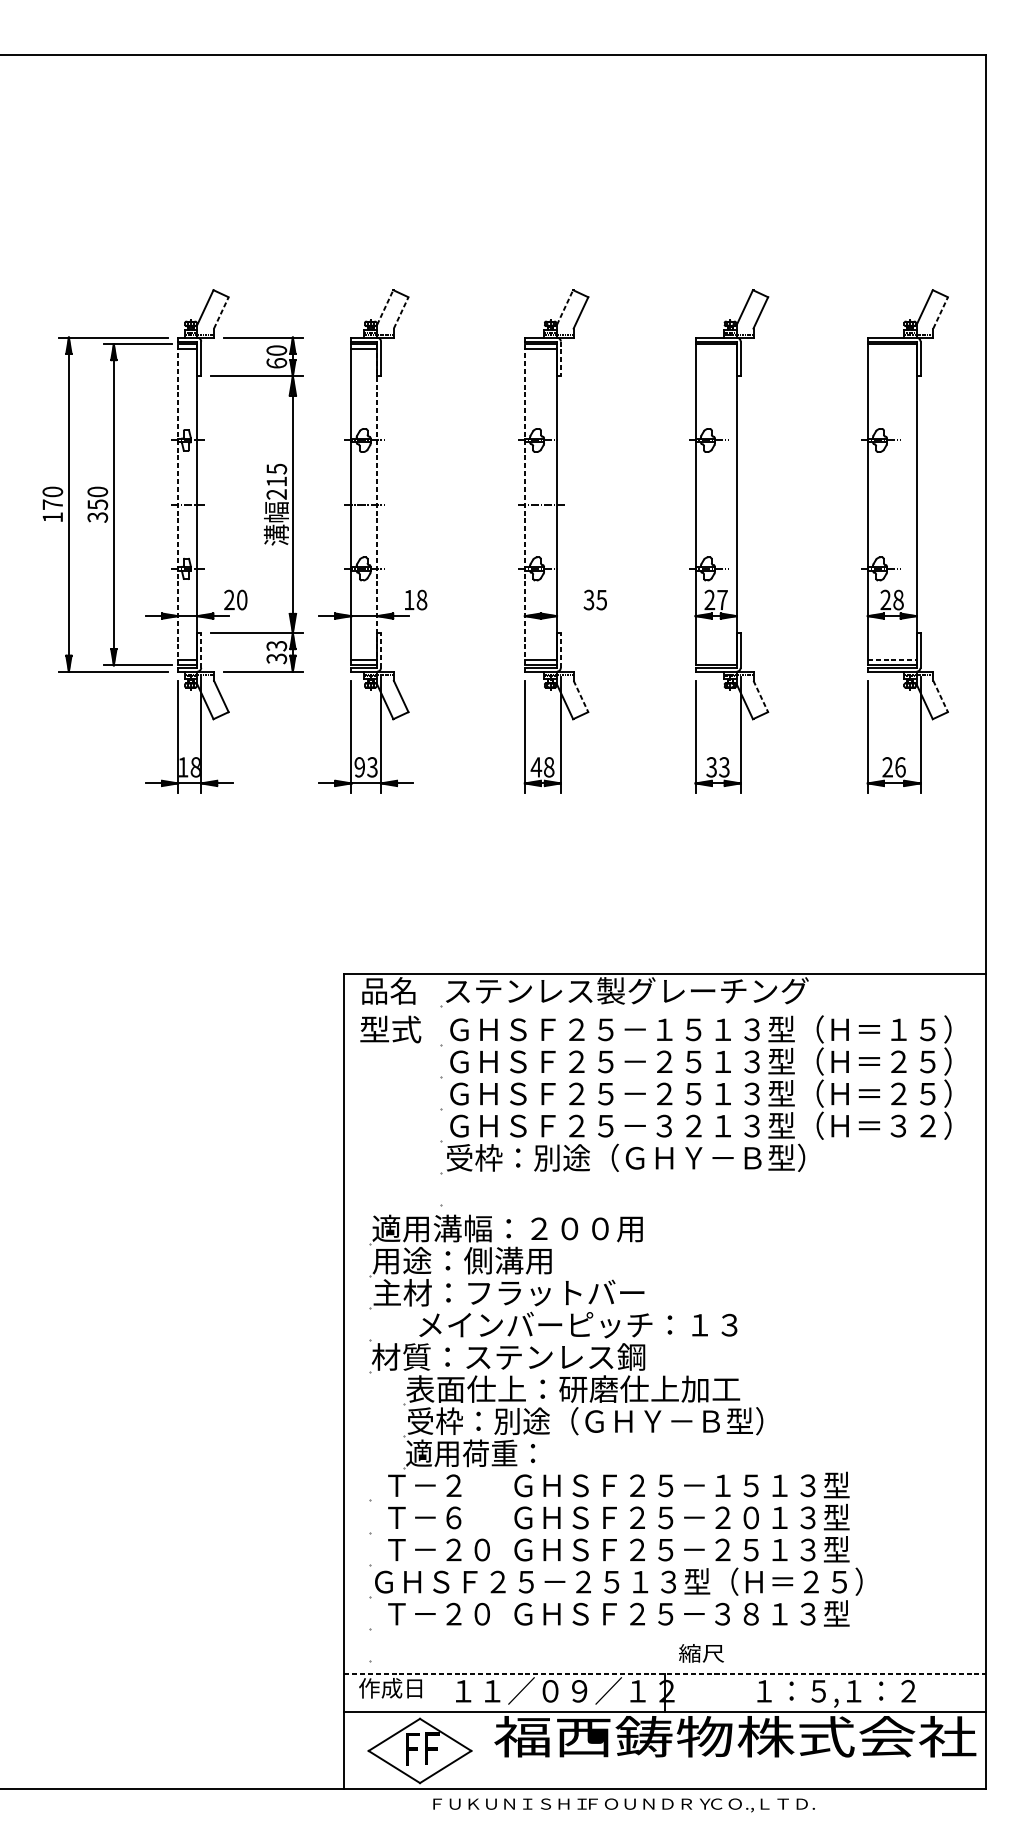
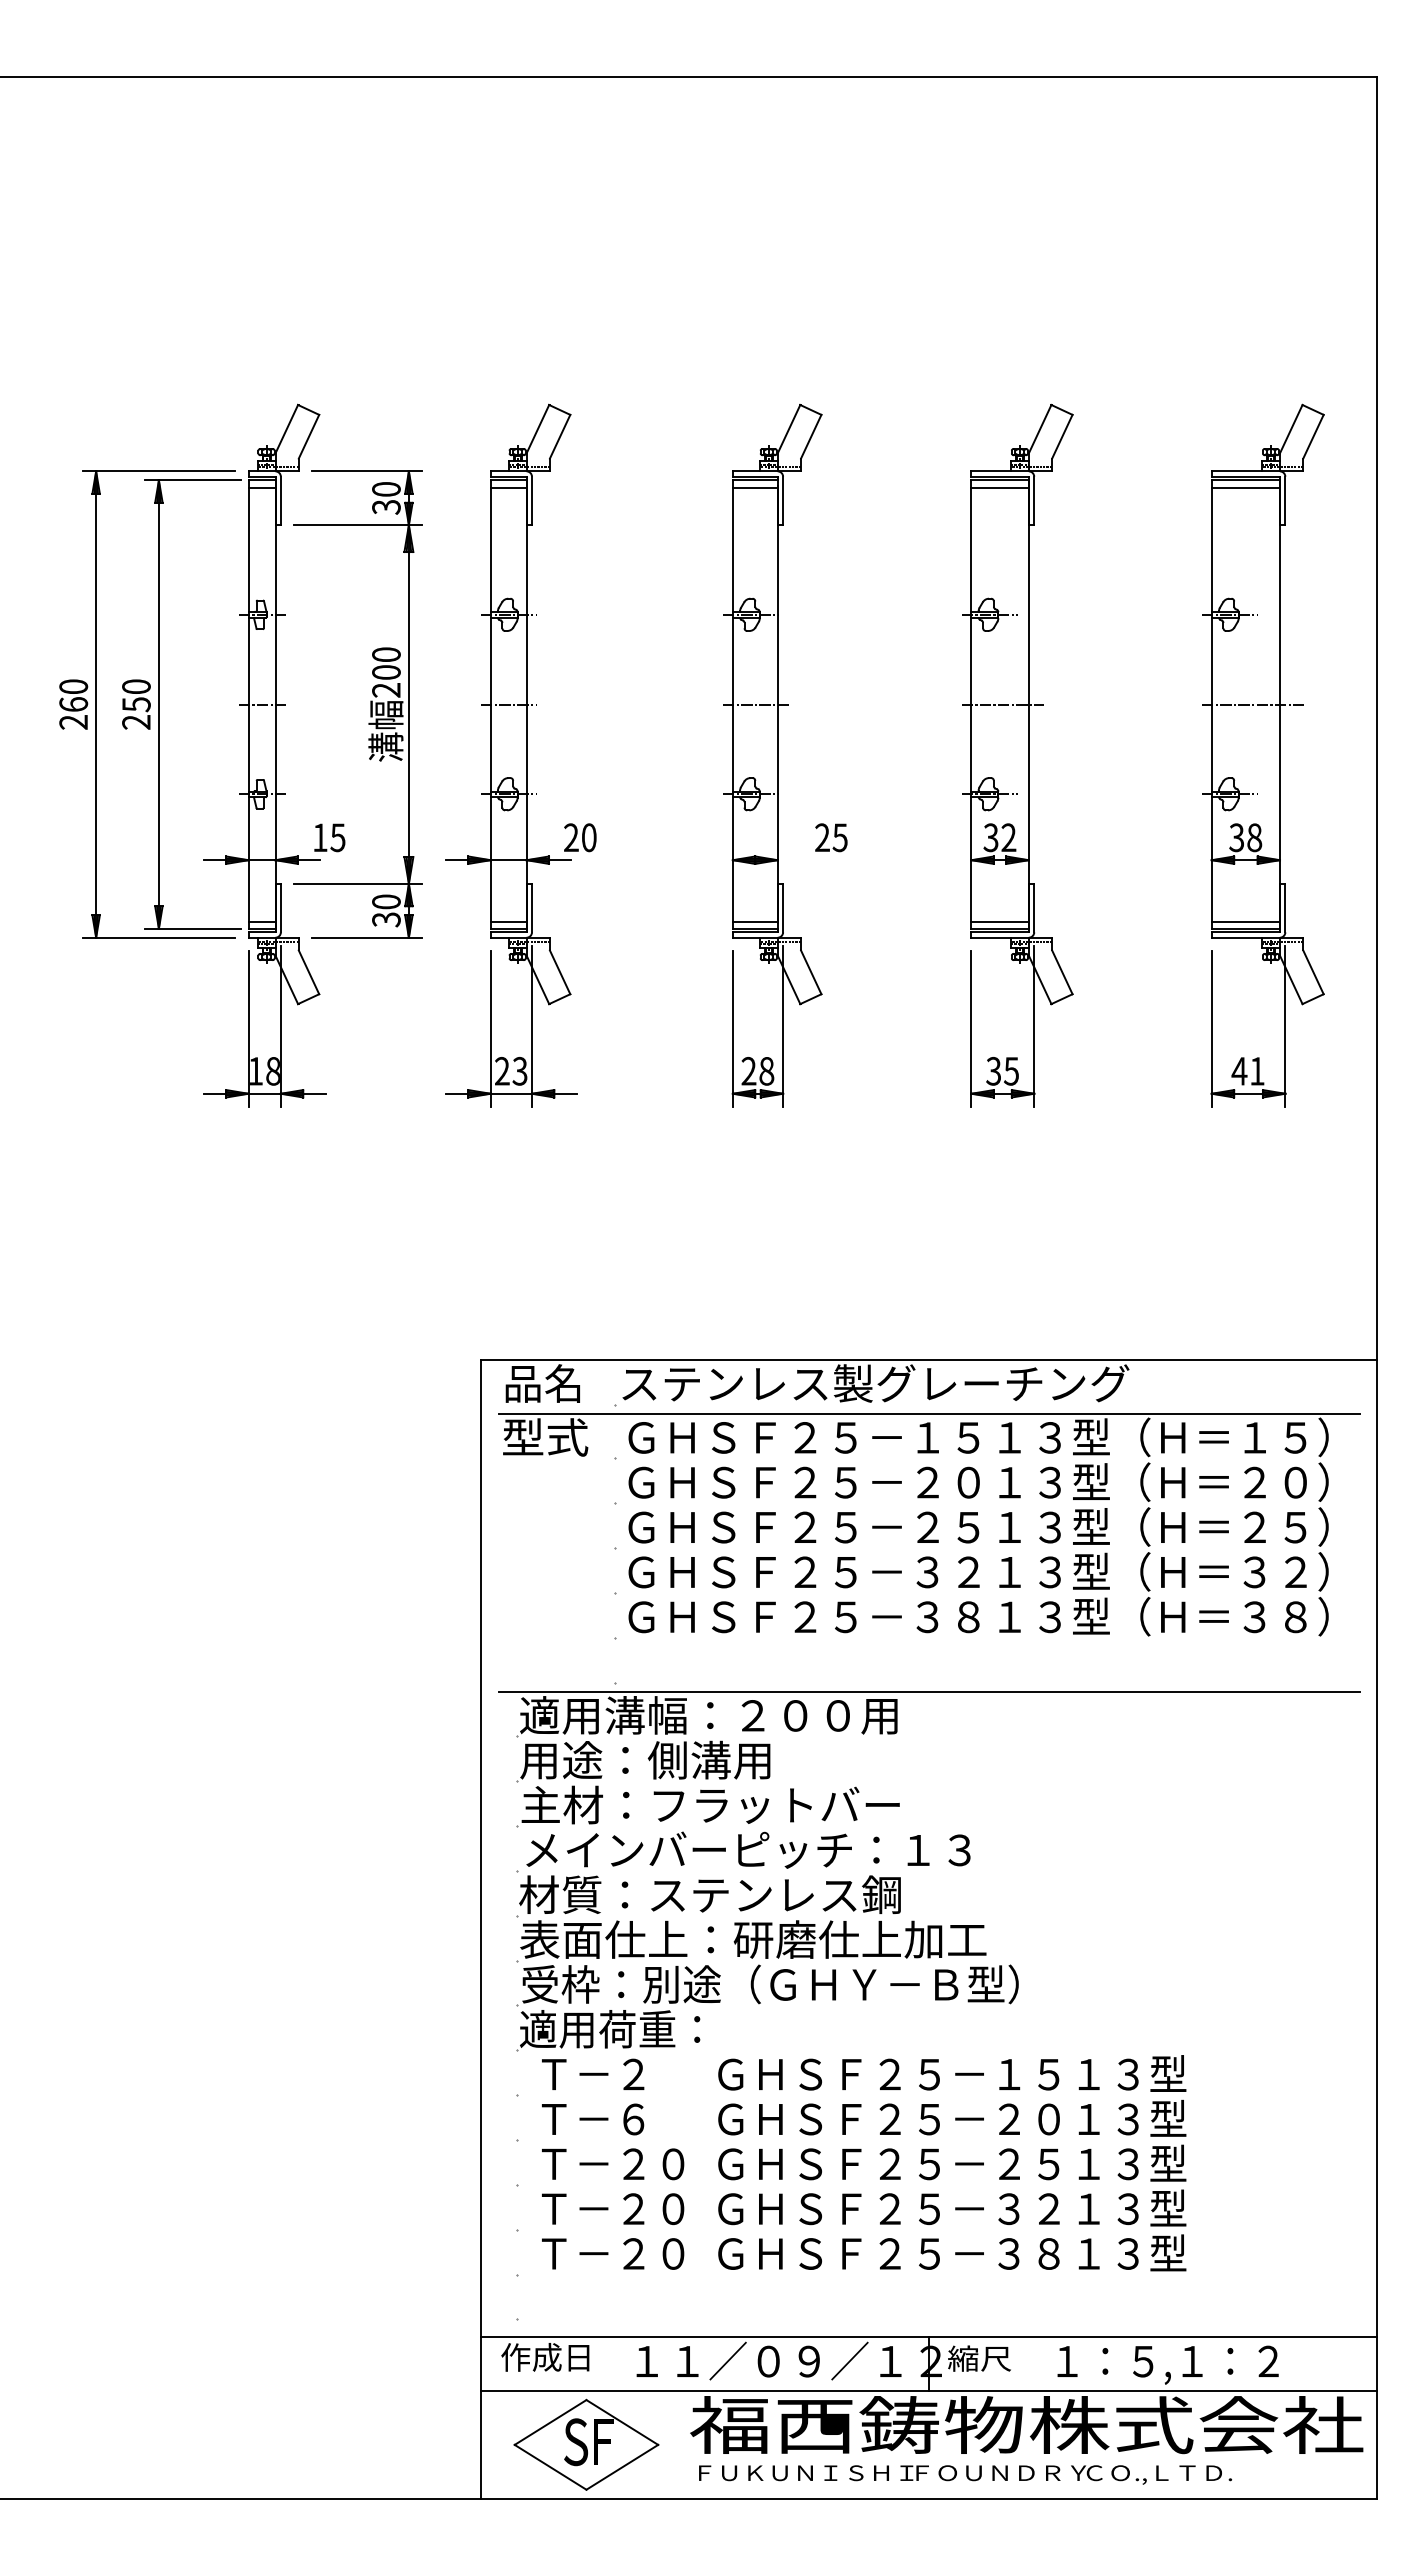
line: (384, 307) -> (537, 429), dashed -> solid
line: (565, 307) -> (789, 429), dashed -> solid
line: (221, 312) -> (309, 436), dashed -> solid
line: (401, 312) -> (560, 436), dashed -> solid
line: (940, 312) -> (1313, 436), dashed -> solid
line: (715, 349) -> (999, 487), added
line: (891, 349) -> (1245, 487), added
line: (561, 359) -> (783, 501), dashed -> solid
text: (276, 362) -> (386, 506), 60 -> 30
text: (276, 475) -> (386, 663), 215 -> 200
line: (178, 504) -> (248, 704), dashed -> solid
line: (377, 504) -> (526, 704), dashed -> solid
line: (524, 504) -> (732, 704), dashed -> solid
line: (717, 504) -> (1002, 704), added
line: (896, 504) -> (1252, 704), added
text: (52, 511) -> (73, 713), 170 -> 260
text: (97, 517) -> (136, 722), 350 -> 250
text: (236, 599) -> (329, 837), 20 -> 15
text: (415, 599) -> (580, 837), 18 -> 20
text: (588, 599) -> (821, 837), 35 -> 25
text: (715, 599) -> (999, 837), 27 -> 32
text: (885, 600) -> (1236, 838), 28 -> 38
text: (276, 645) -> (386, 901), 33 -> 30
line: (200, 650) -> (280, 907), dashed -> solid
line: (381, 650) -> (532, 907), dashed -> solid
line: (561, 650) -> (783, 907), dashed -> solid
line: (715, 660) -> (999, 921), added
line: (892, 660) -> (1246, 921), dashed -> solid
line: (581, 696) -> (811, 972), dashed -> solid
line: (760, 696) -> (1062, 972), dashed -> solid
line: (940, 696) -> (1313, 972), dashed -> solid
text: (536, 766) -> (748, 1070), 48 -> 28
text: (724, 766) -> (1011, 1070), 33 -> 35
text: (893, 766) -> (1247, 1070), 26 -> 41
text: (359, 767) -> (502, 1071), 93 -> 23
line: (664, 1012) -> (928, 1413), added
text: (810, 1061) -> (1131, 1482), ＧＨＳＦ２５－２５１３型（Ｈ＝２５） -> ＧＨＳＦ２５－２０１３型（Ｈ＝２０）
text: (698, 1157) -> (975, 1616), 受枠：別途（ＧＨＹ－Ｂ型） -> ＧＨＳＦ２５－３８１３型（Ｈ＝３８）
line: (664, 1211) -> (928, 1691), added
text: (578, 1324) -> (748, 1849), moved
part: (583, 1421) -> (767, 1985), moved
text: (618, 1581) -> (863, 2208), ＧＨＳＦ２５－２５１３型（Ｈ＝２５） -> Ｔ－２０  ＧＨＳＦ２５－３２１３型
text: (701, 1653) -> (979, 2358), moved
line: (665, 1674) -> (929, 2337), dashed -> solid
text: (412, 1749) -> (576, 2442), F -> S
text: (624, 1805) -> (965, 2474), moved

